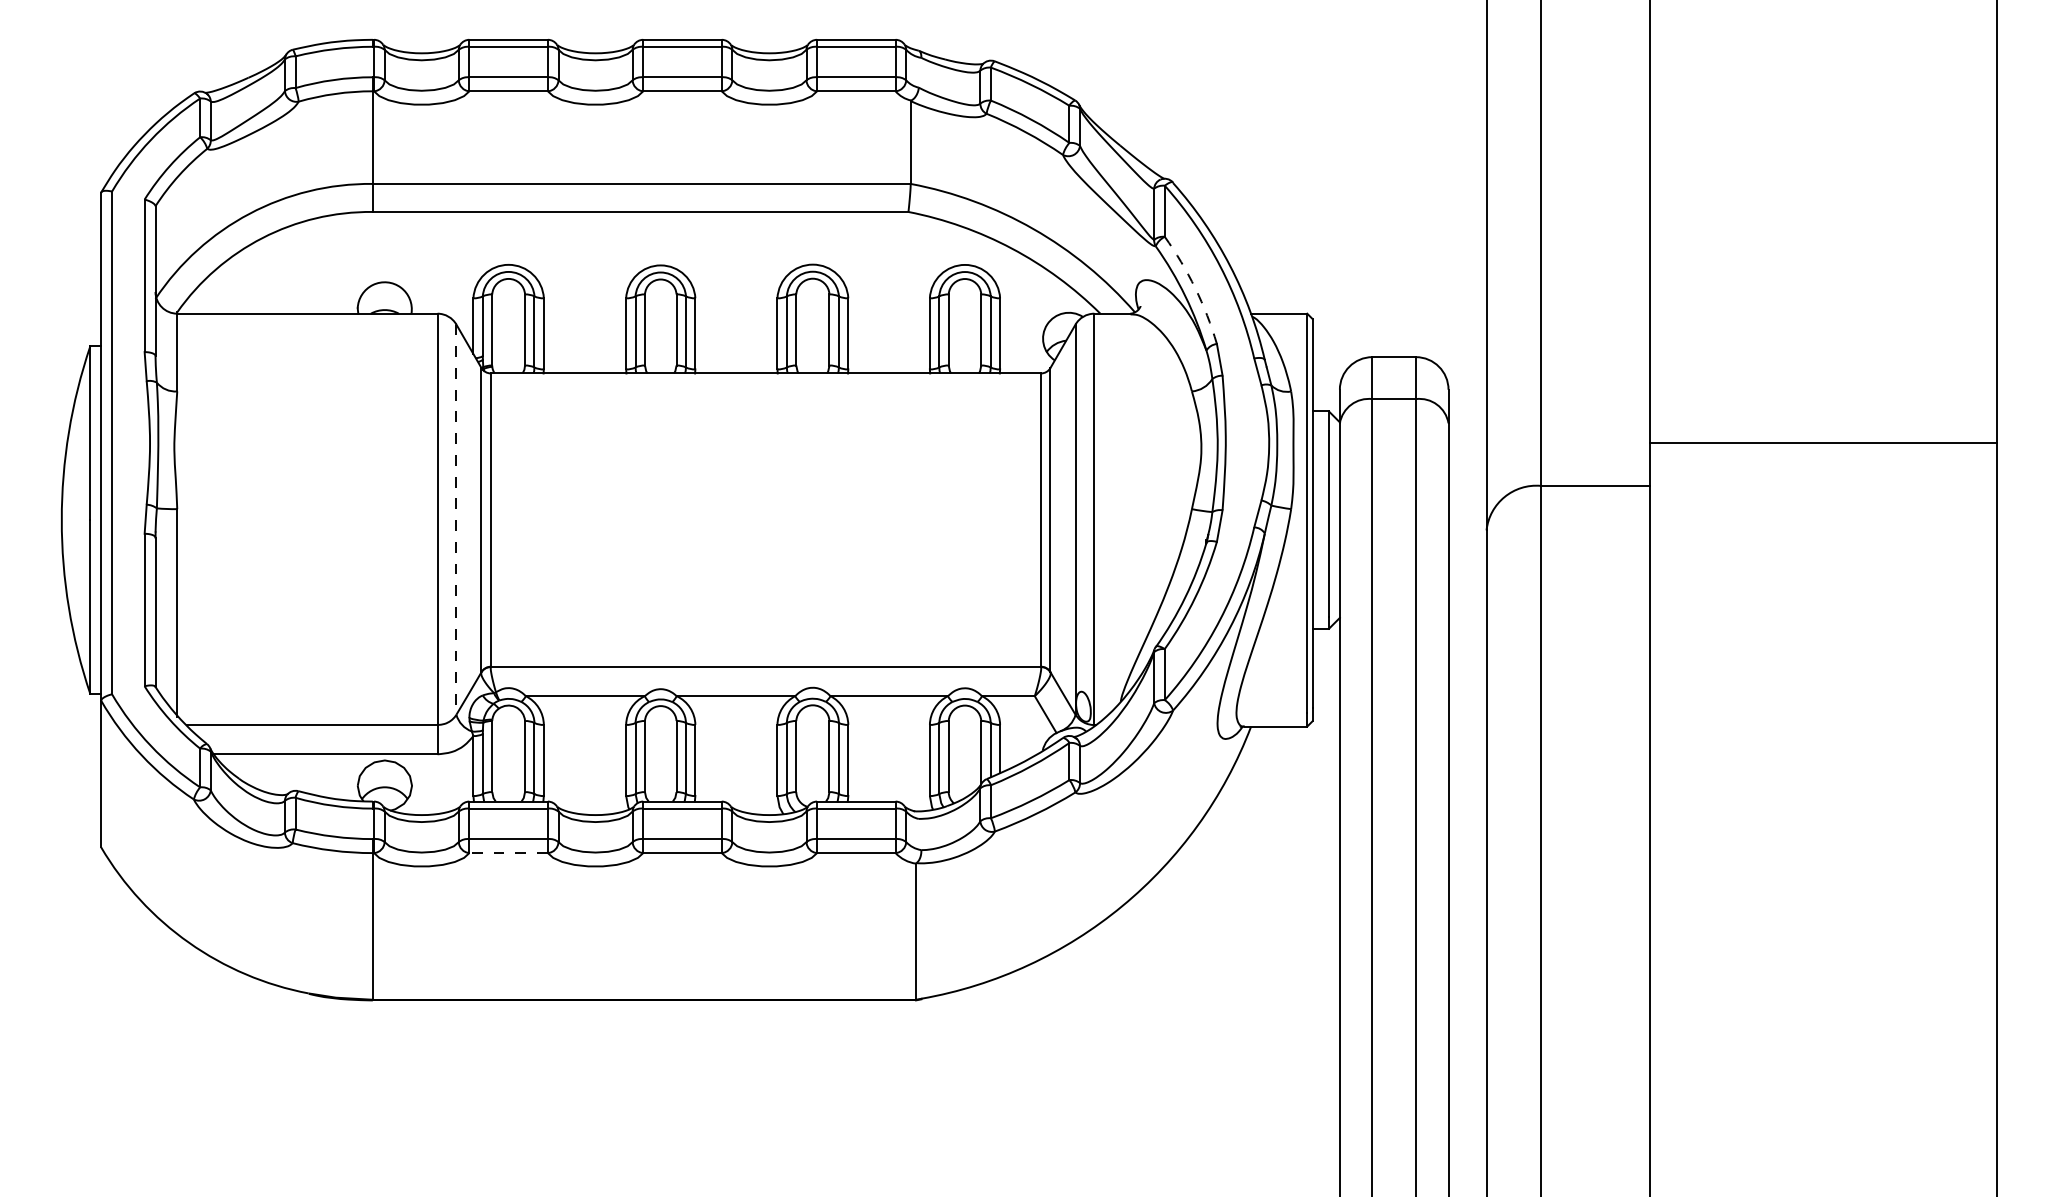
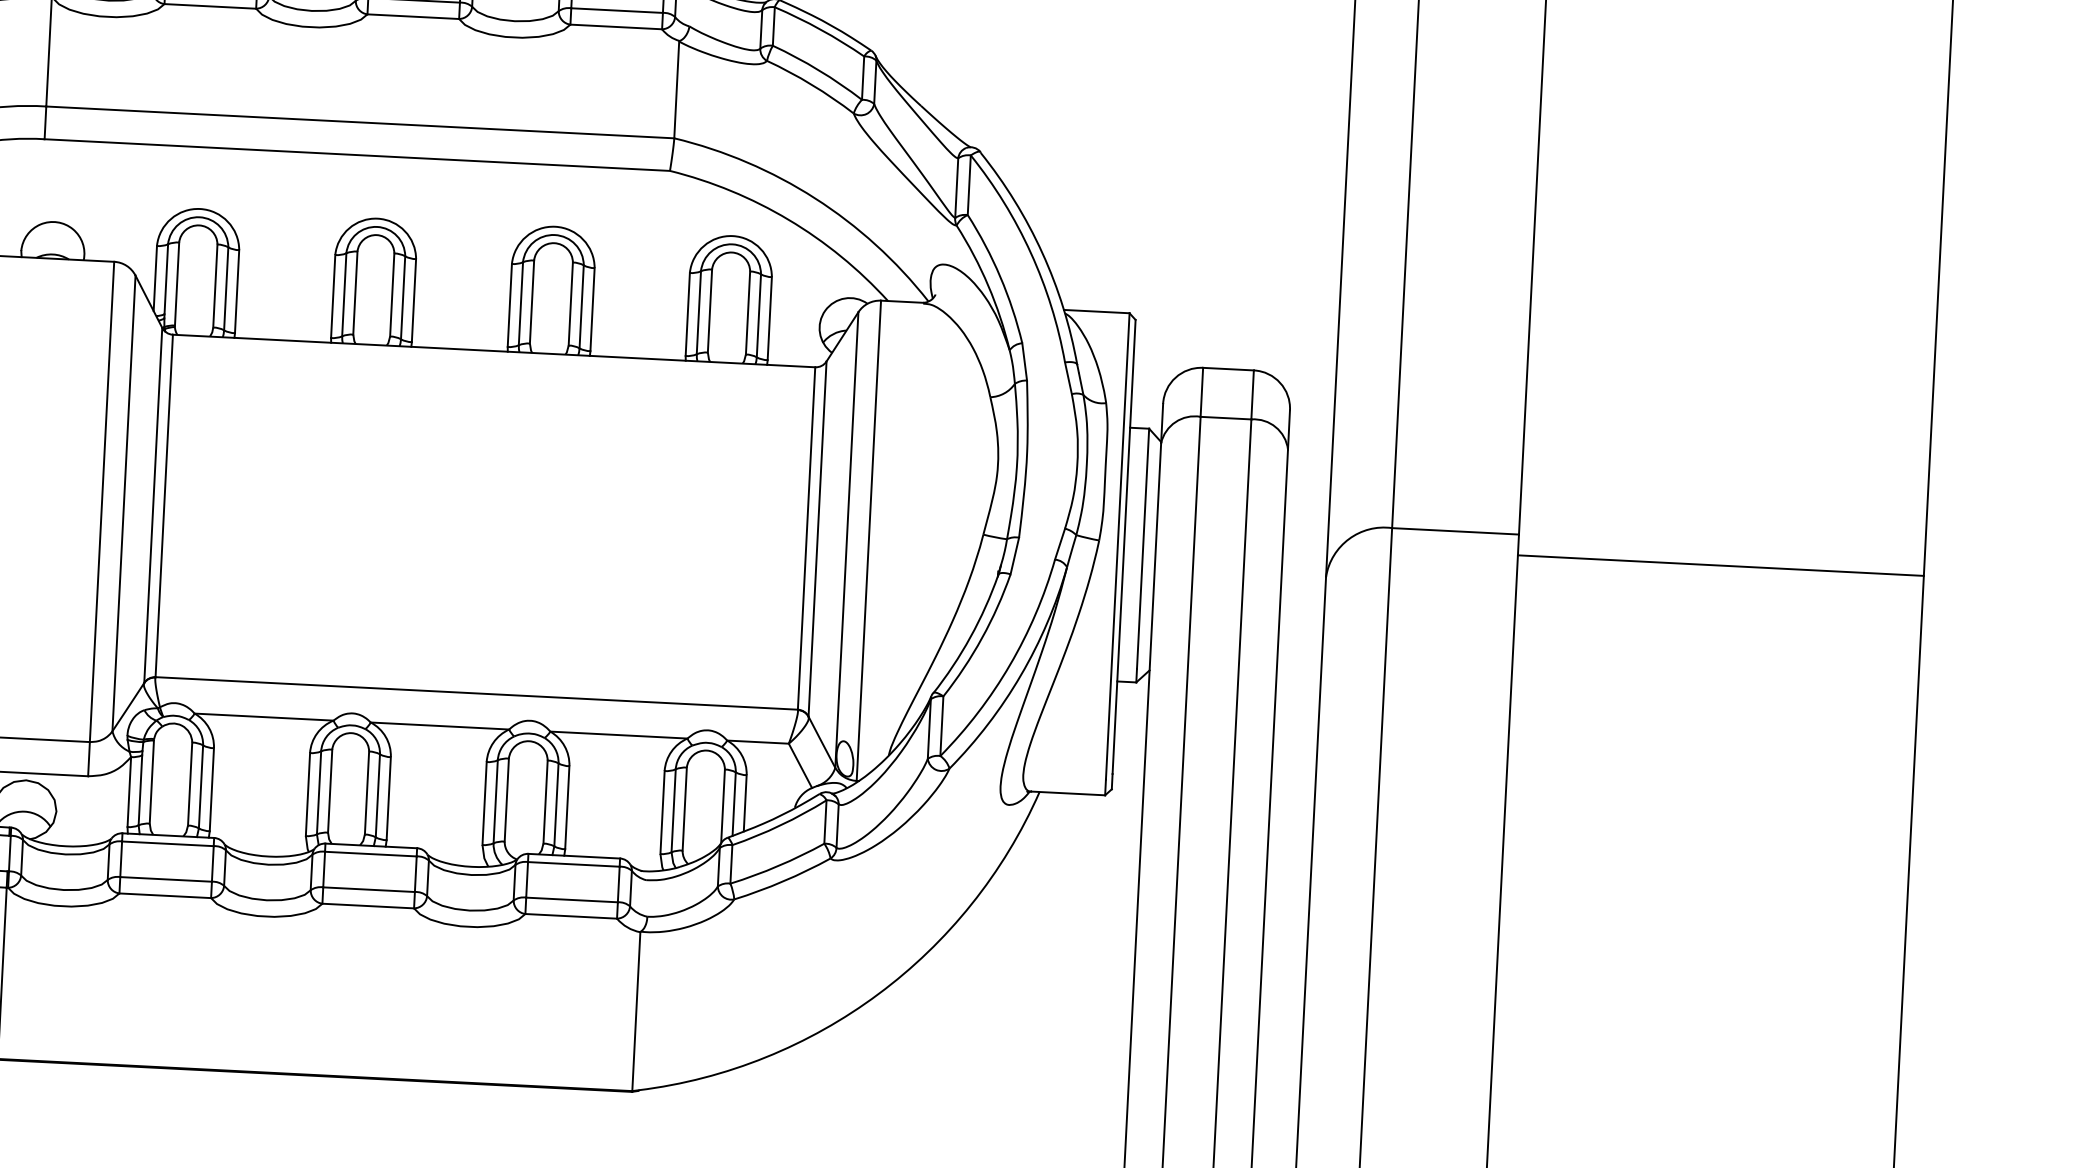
arc: (1195, 288) -> (1000, 277), dashed -> solid
line: (1823, 442) -> (1721, 565), moved
line: (456, 520) -> (124, 504), dashed -> solid
line: (508, 853) -> (165, 896), dashed -> solid

